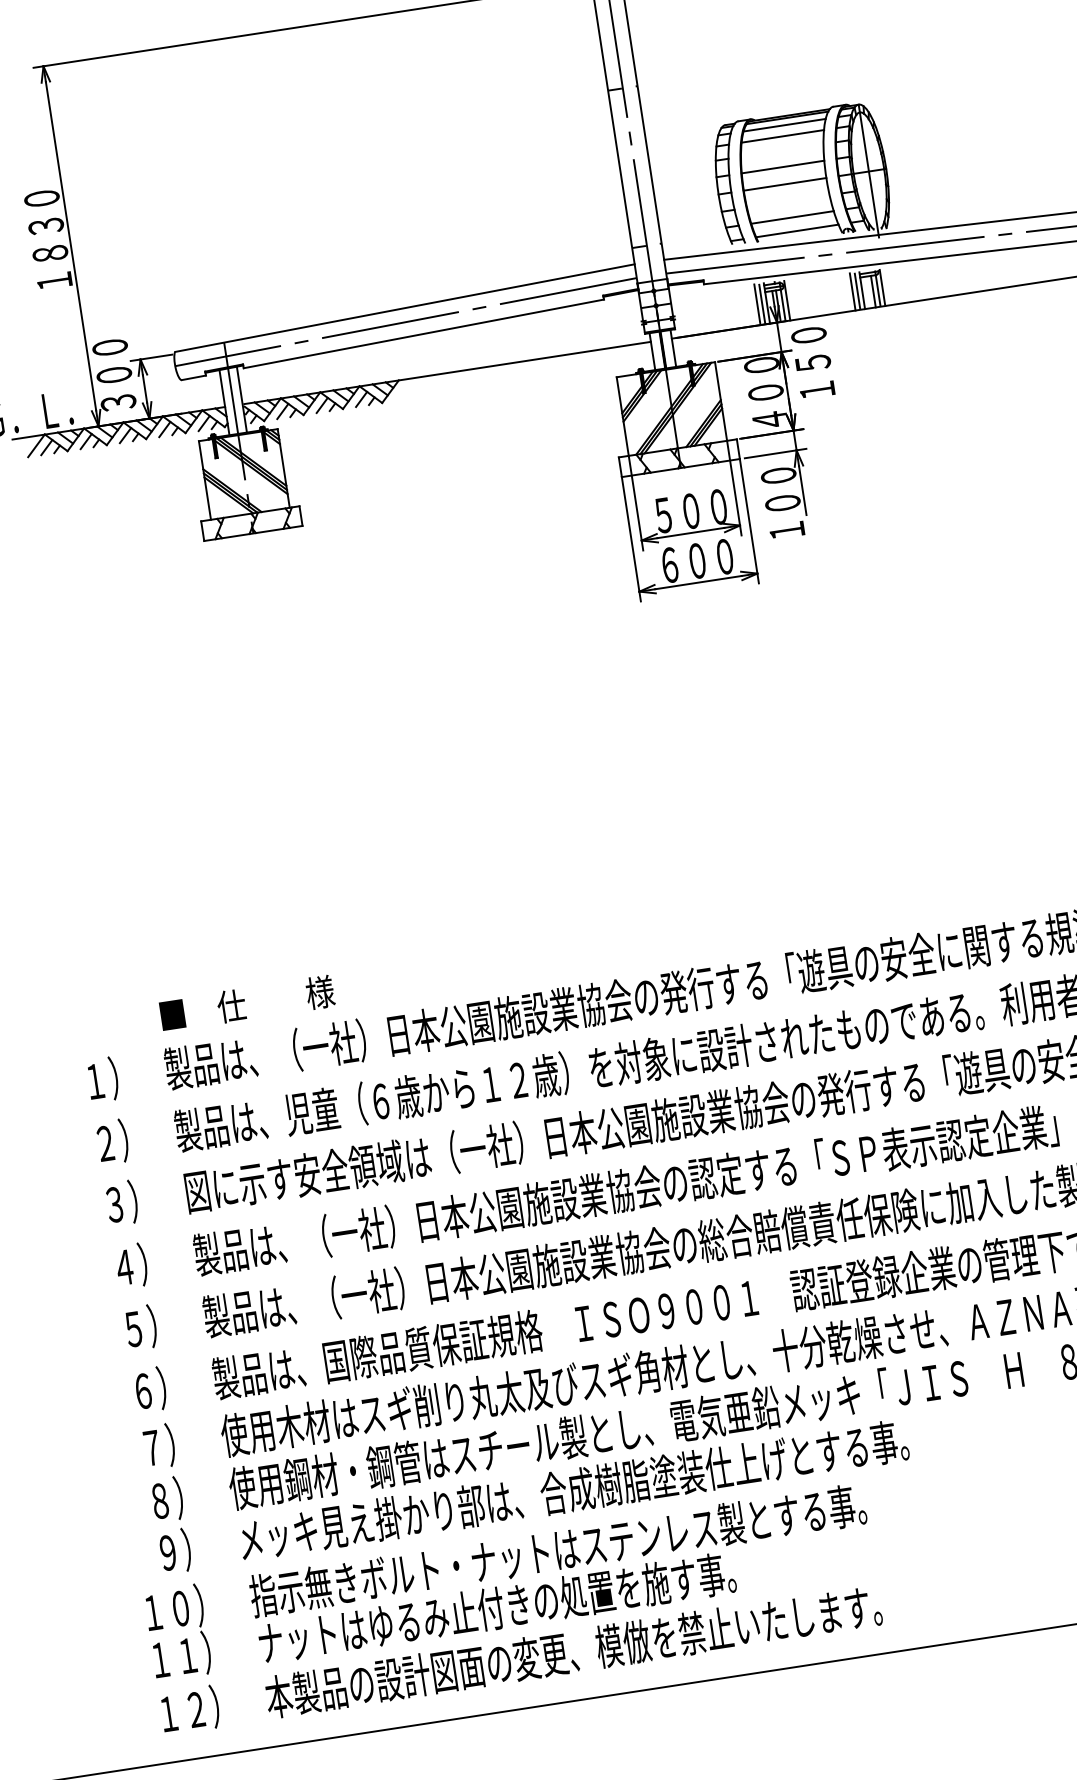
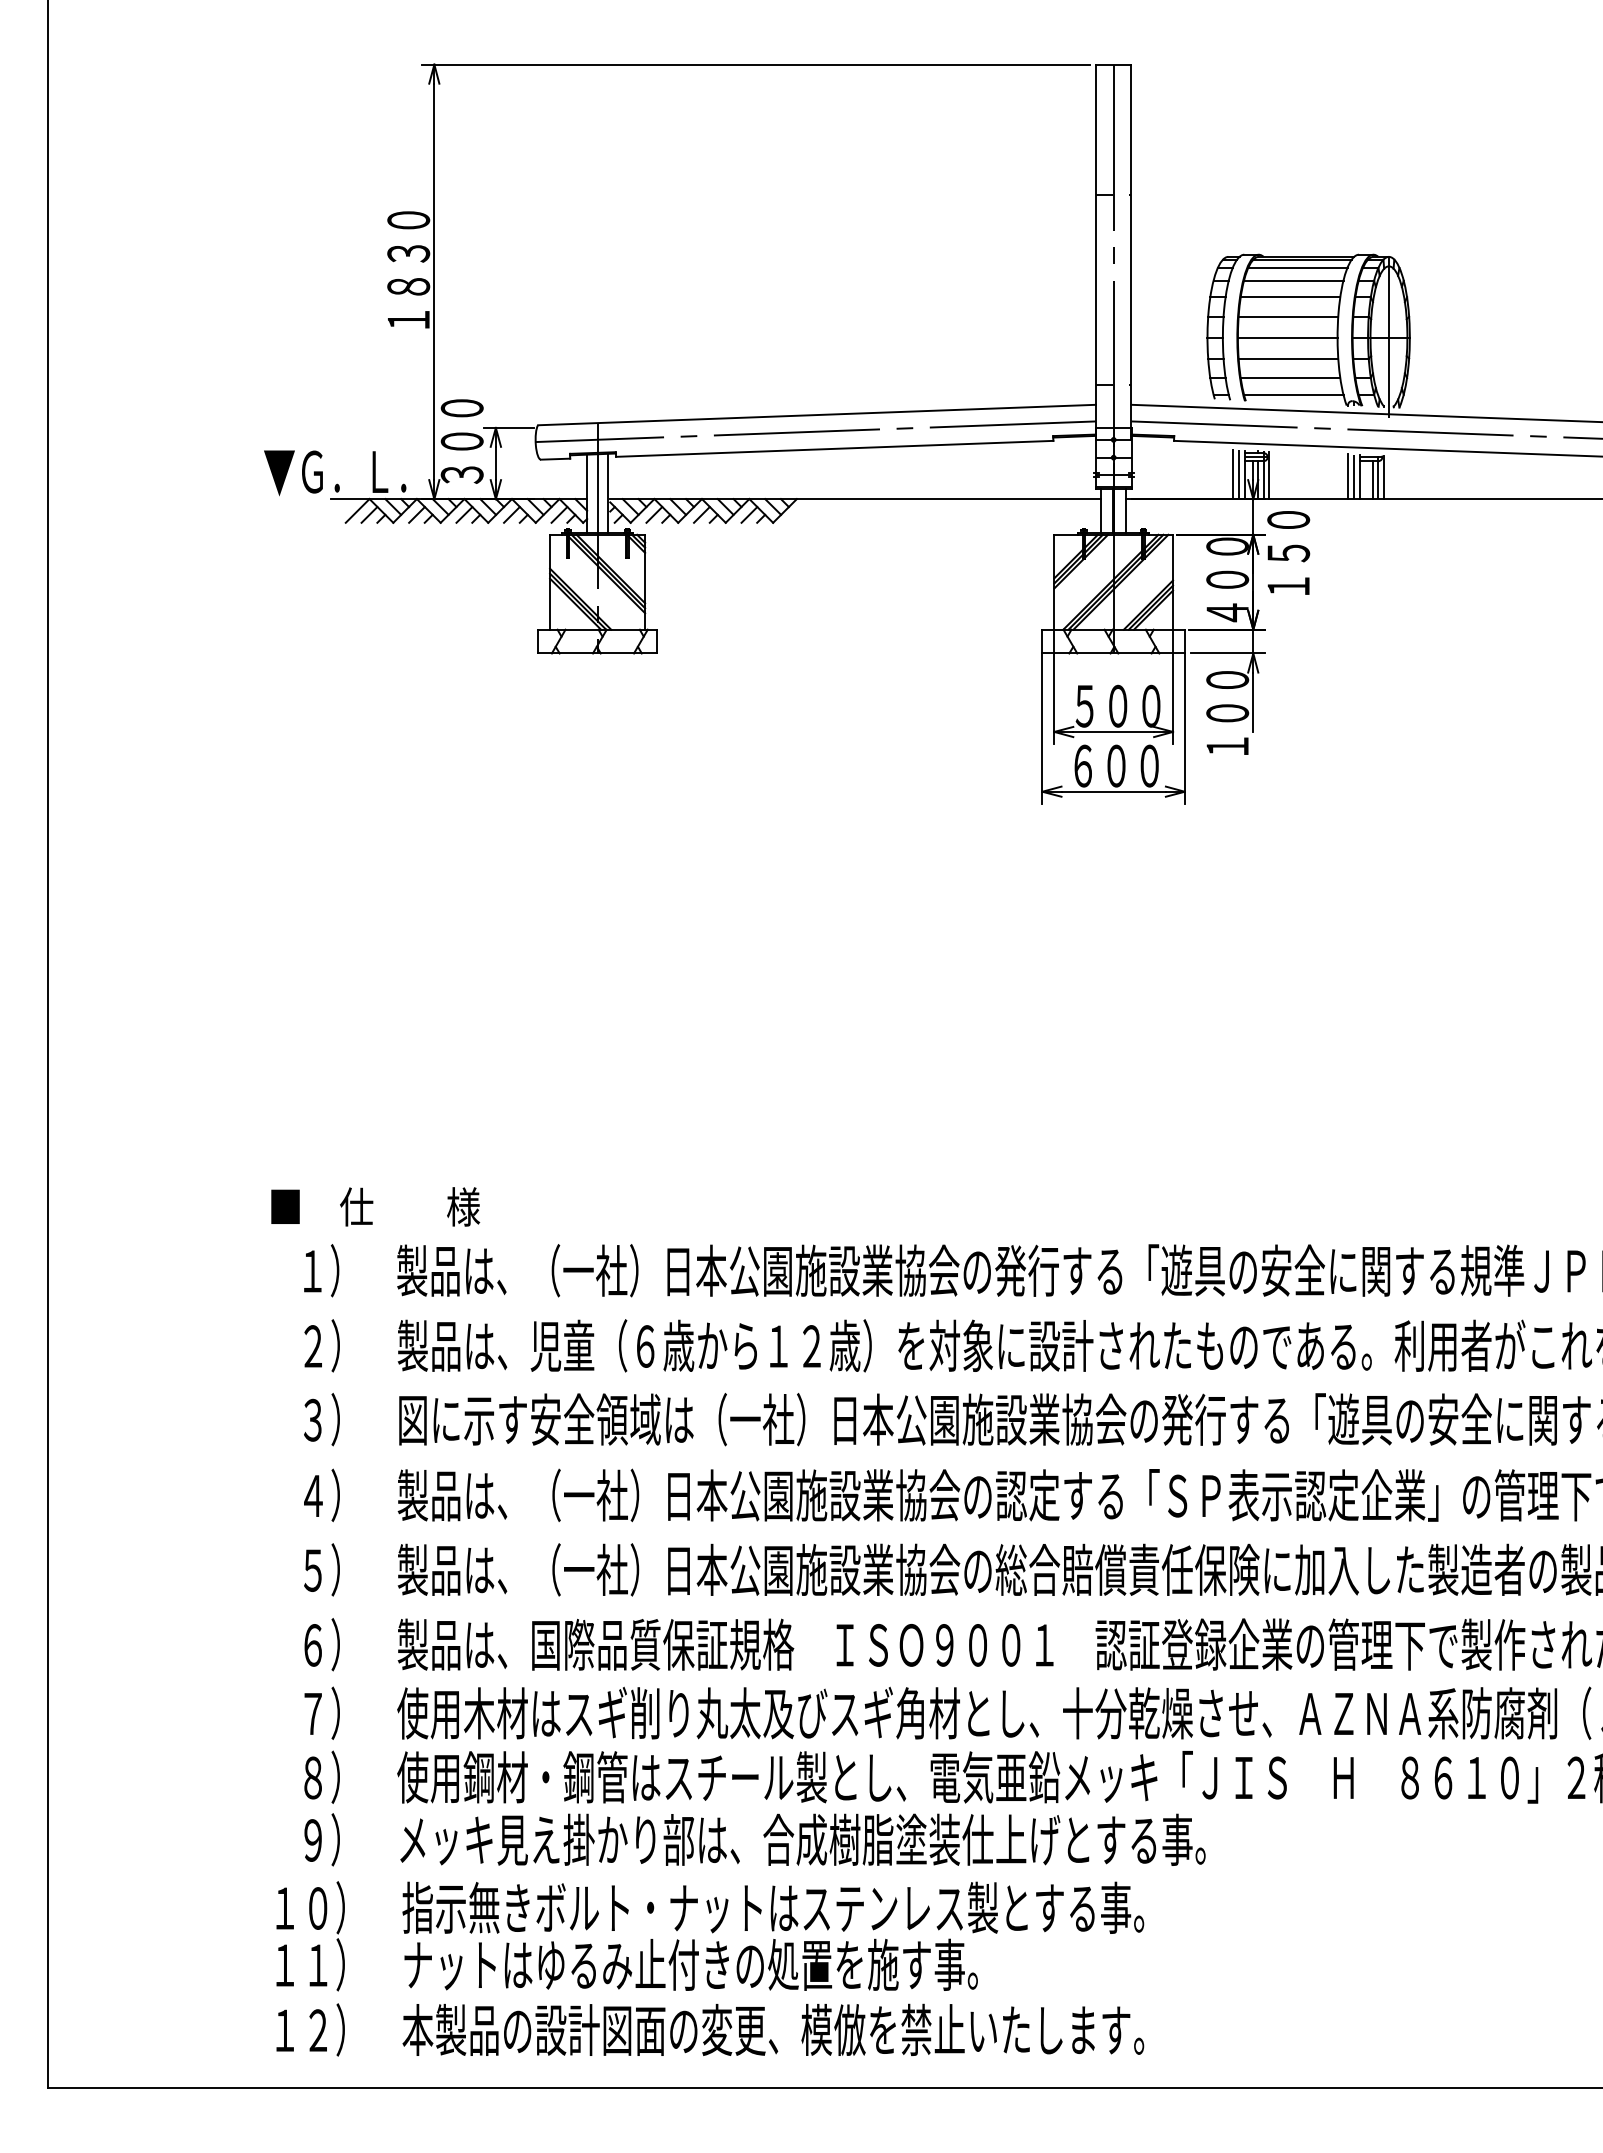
line: (782, 150) -> (1290, 297), added
line: (788, 201) -> (1288, 358), added
text: (247, 1003) -> (375, 1206), moved

